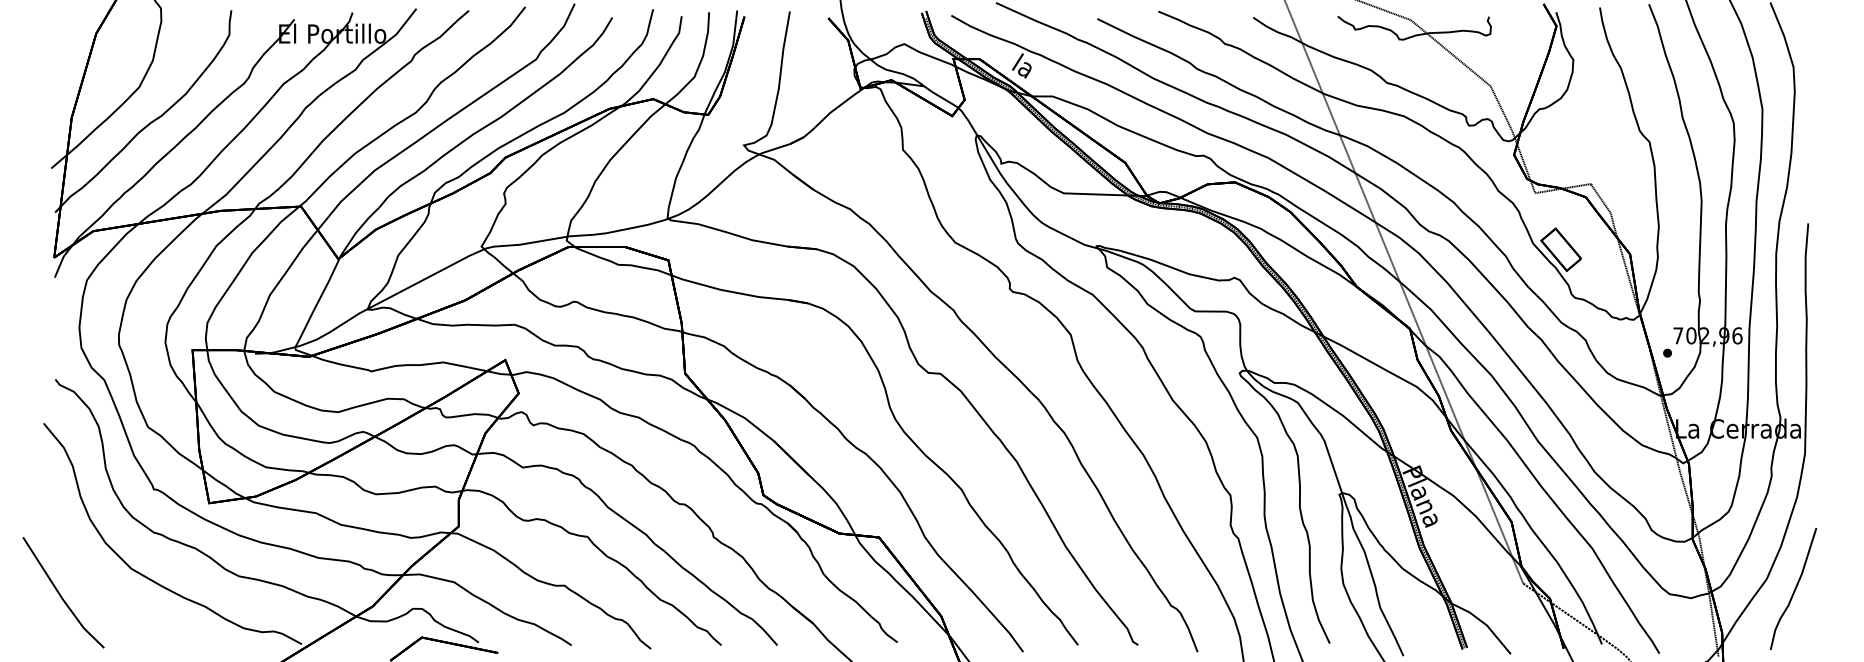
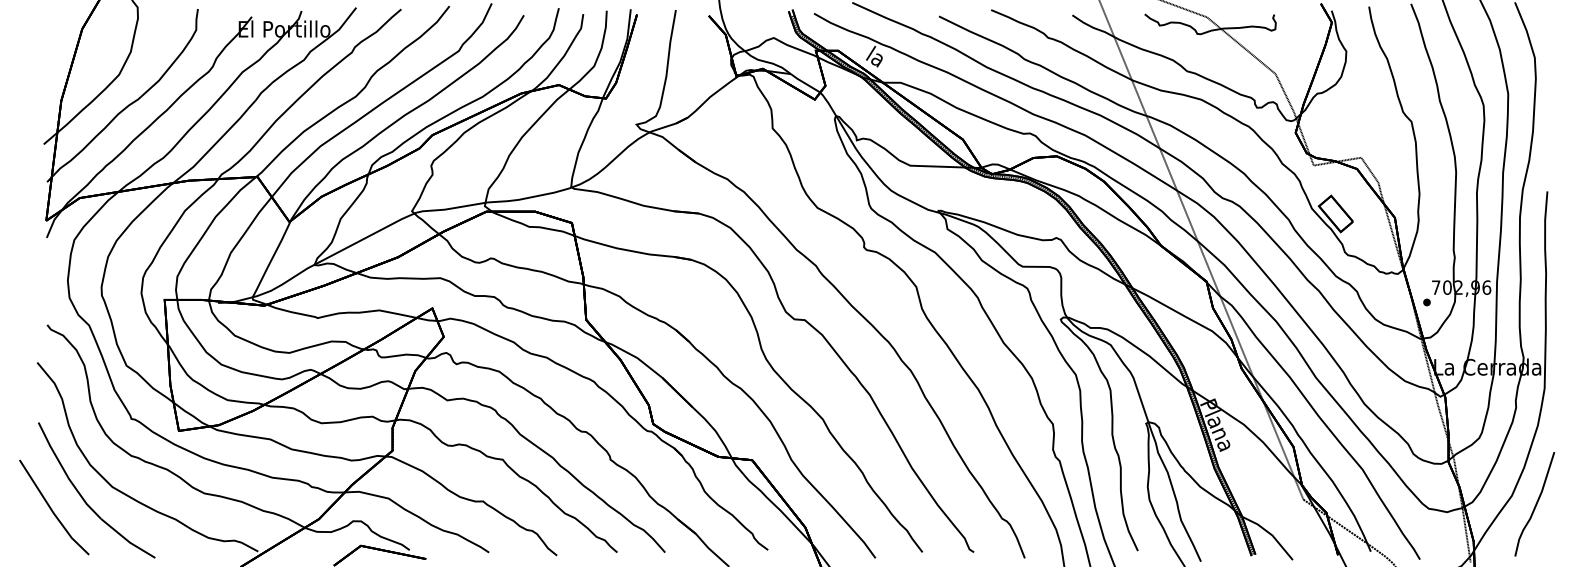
part: (98, 582) -> (84, 498), added

